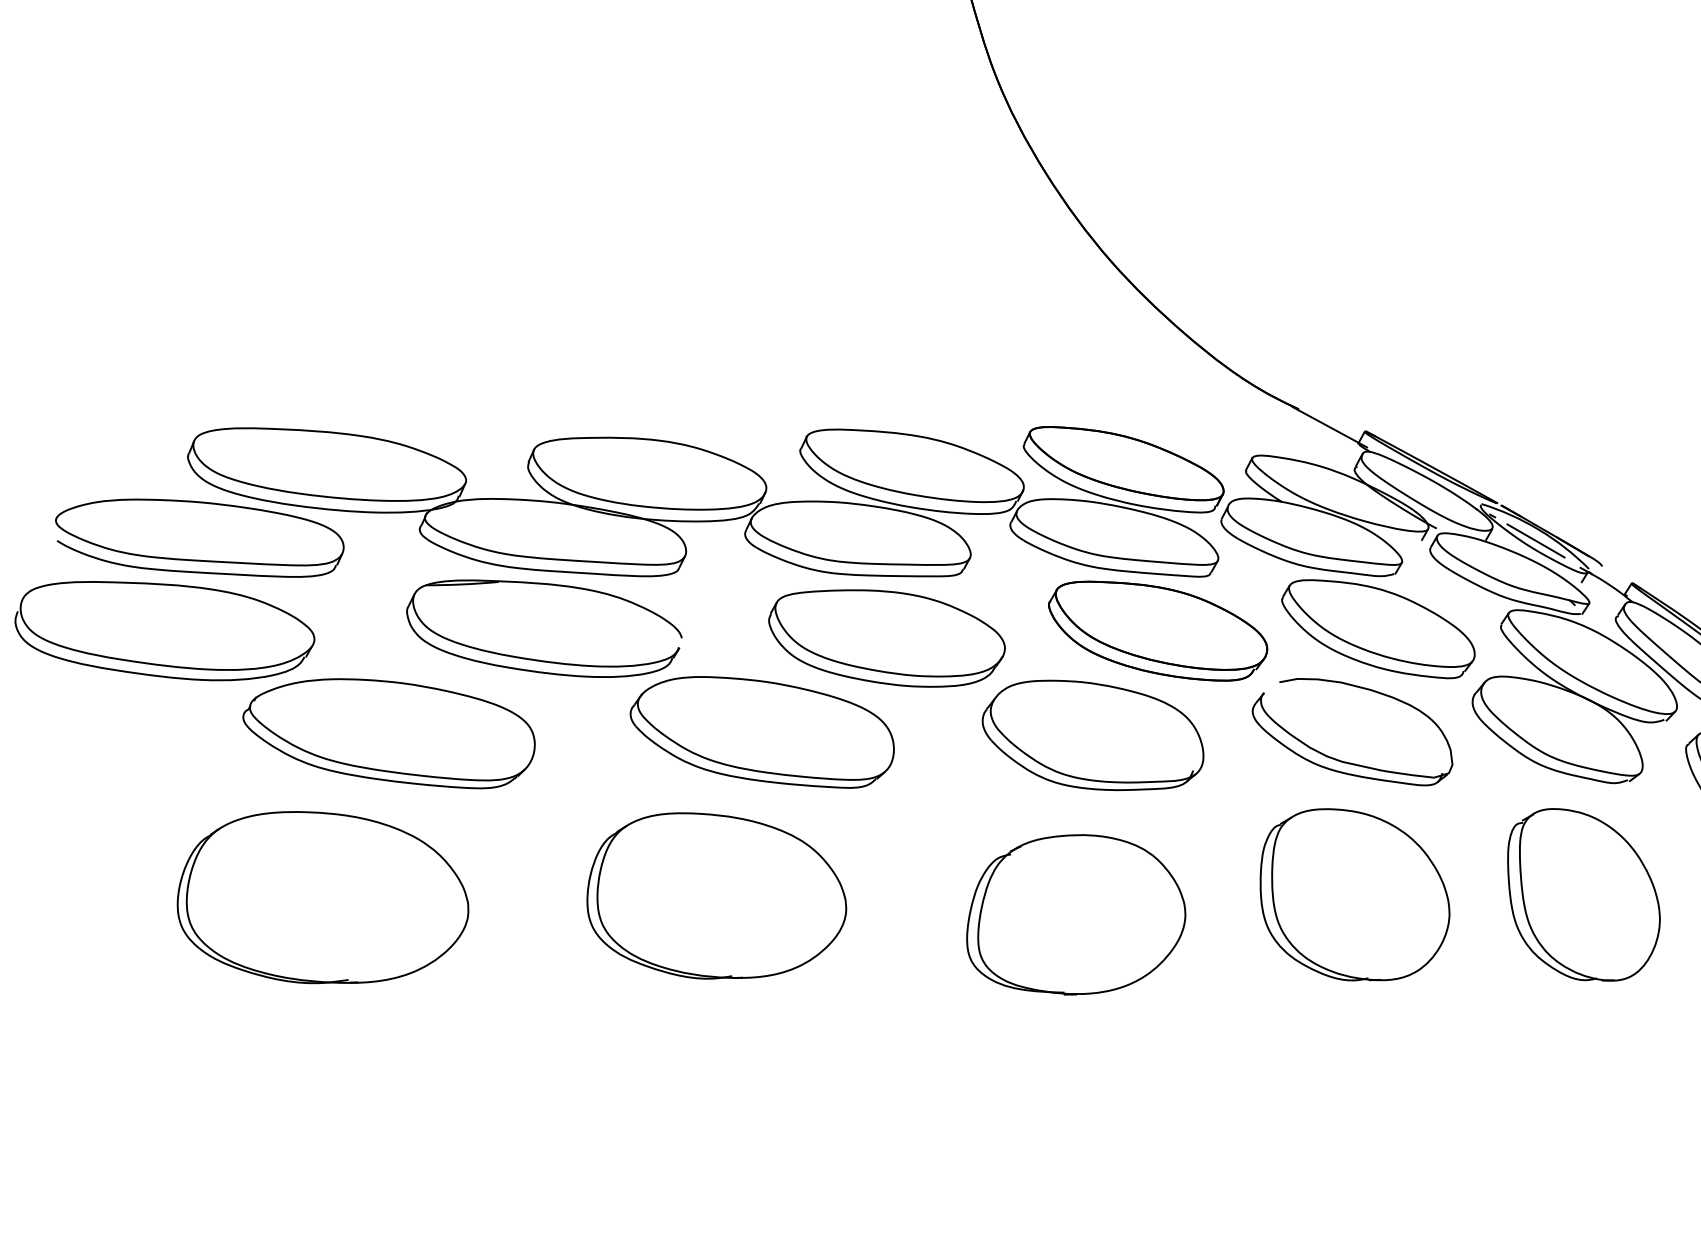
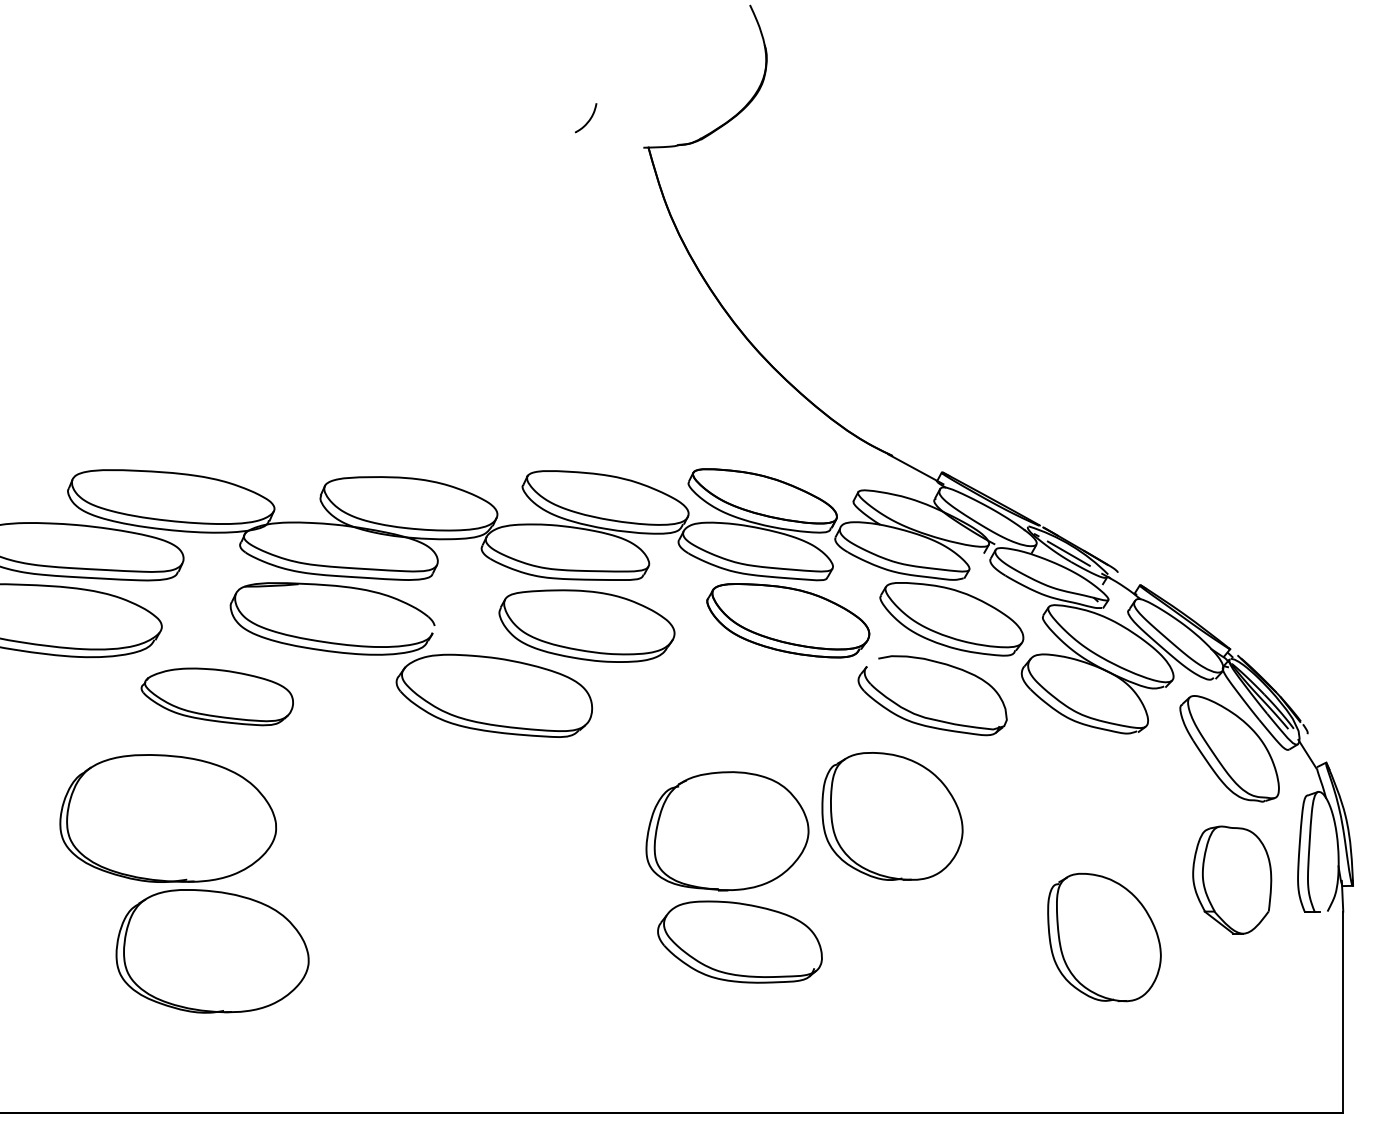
part: (389, 733) -> (217, 696), size x0.7
part: (1092, 734) -> (739, 941), moved
part: (1355, 894) -> (892, 816), moved
part: (1583, 894) -> (1104, 937), moved
part: (716, 896) -> (212, 951), moved

